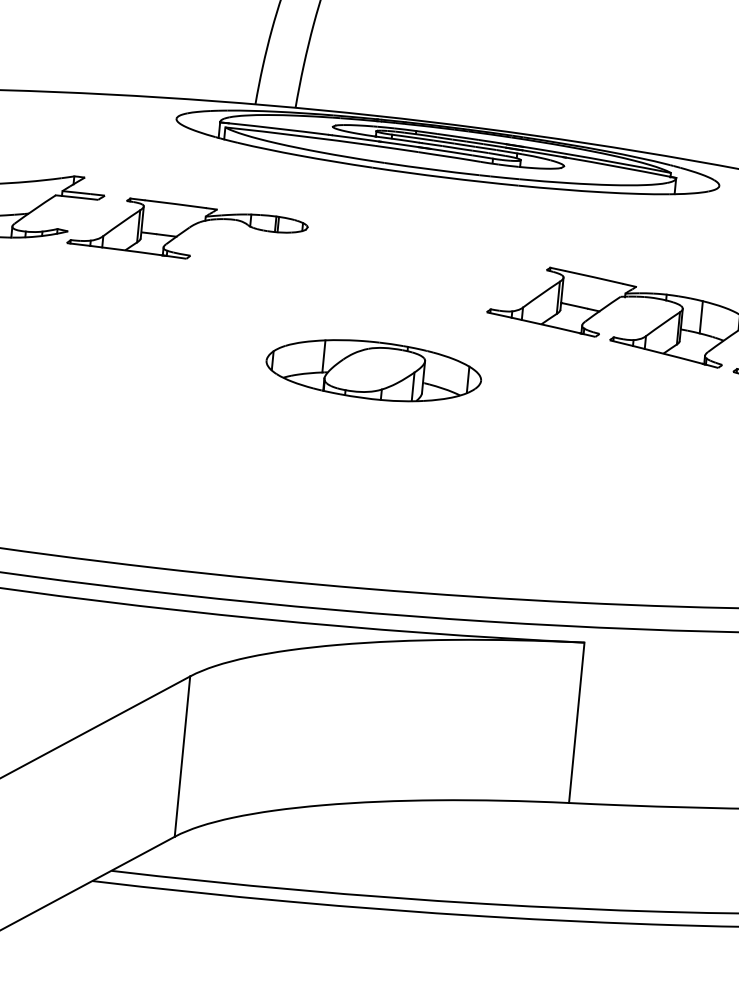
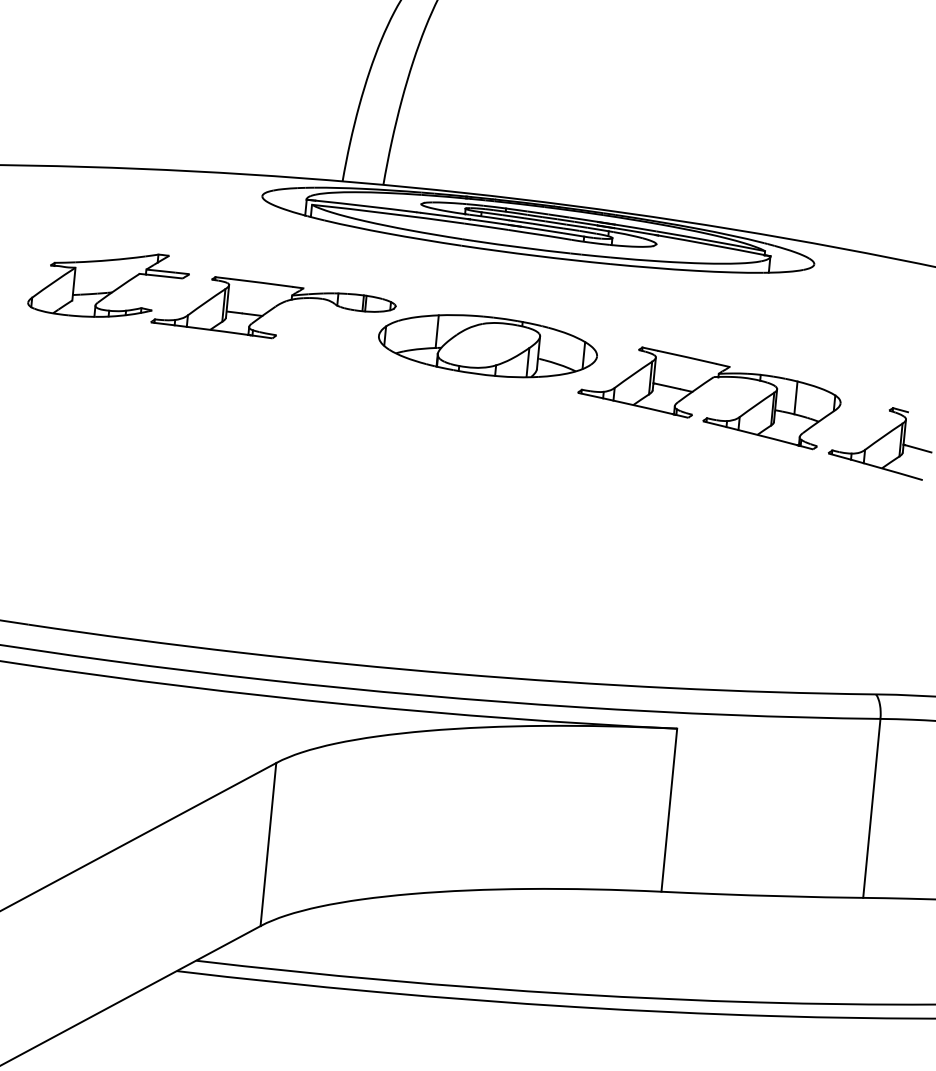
part: (373, 371) -> (487, 346), moved

